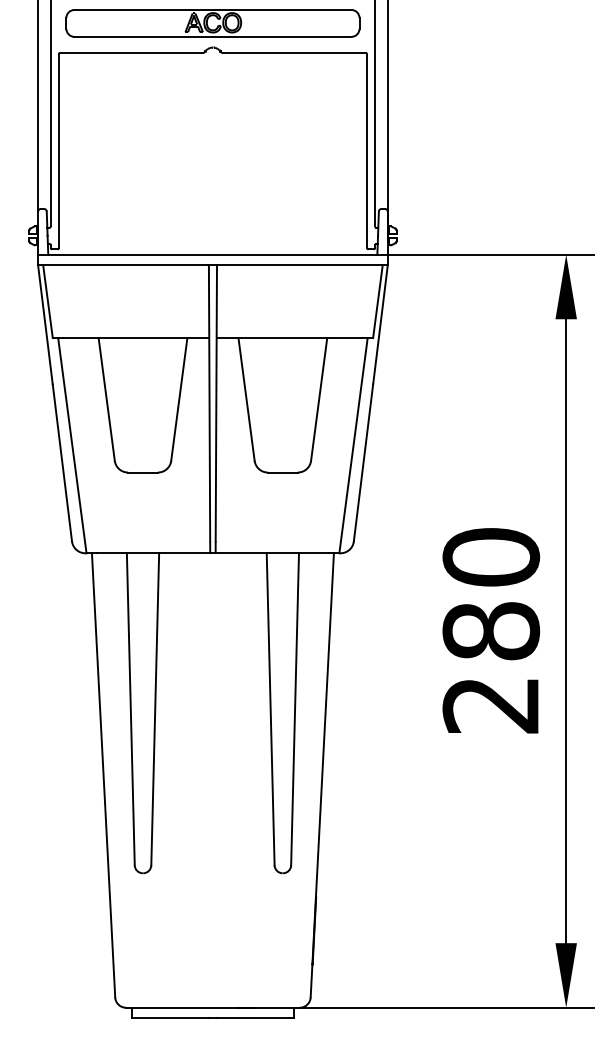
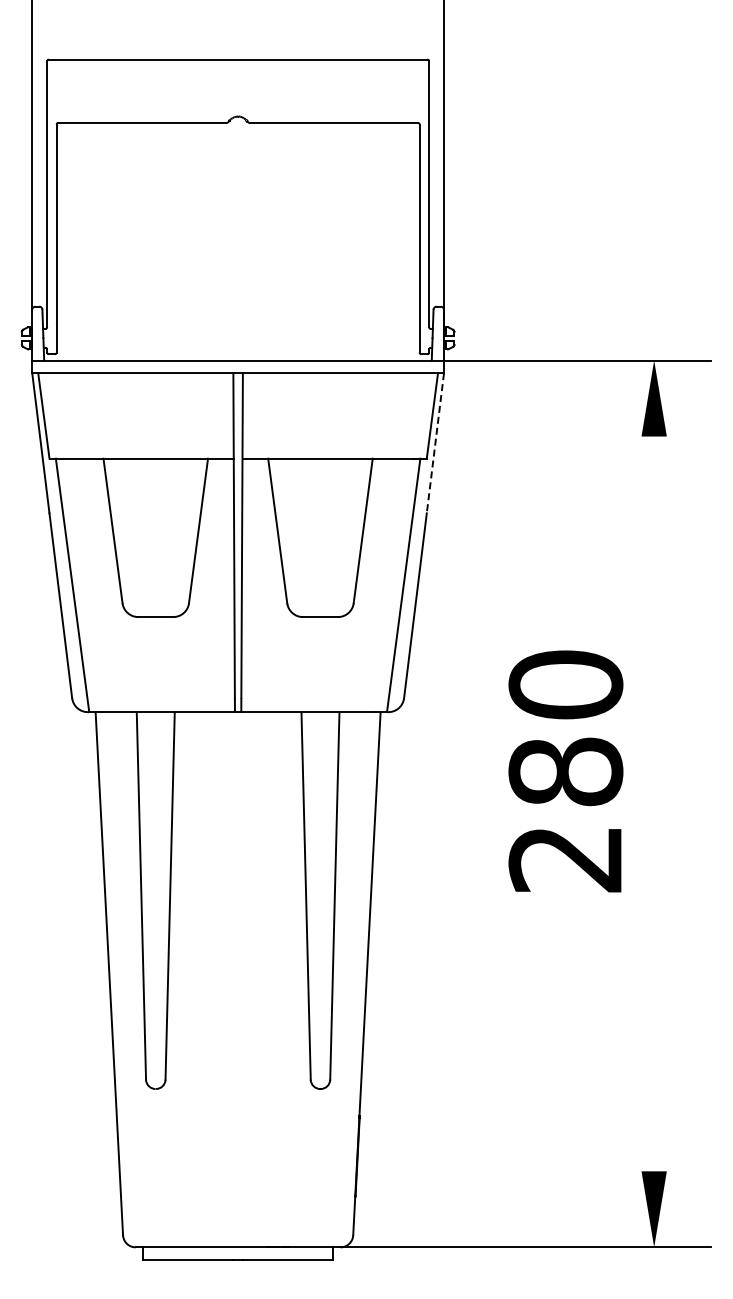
part: (212, 22) -> (237, 87), removed
line: (380, 325) -> (435, 443), solid -> dashed
text: (490, 630) -> (565, 771), moved
line: (566, 630) -> (654, 803), removed

